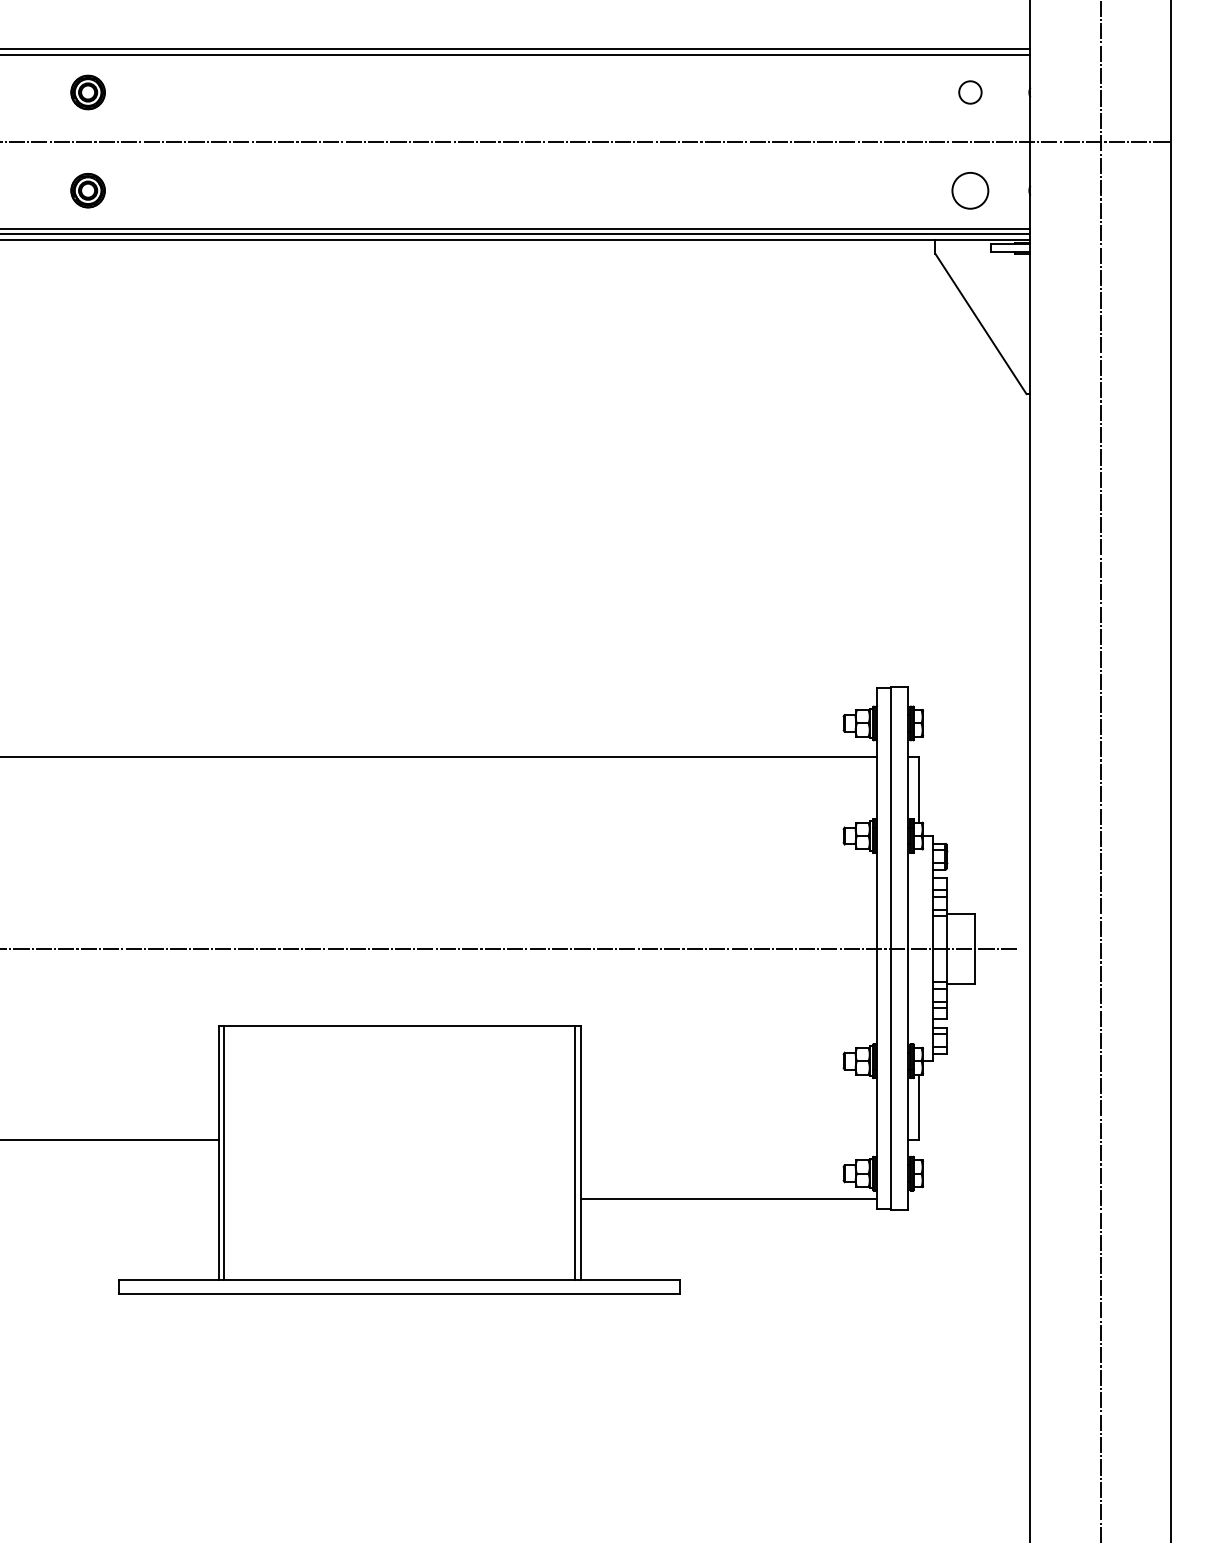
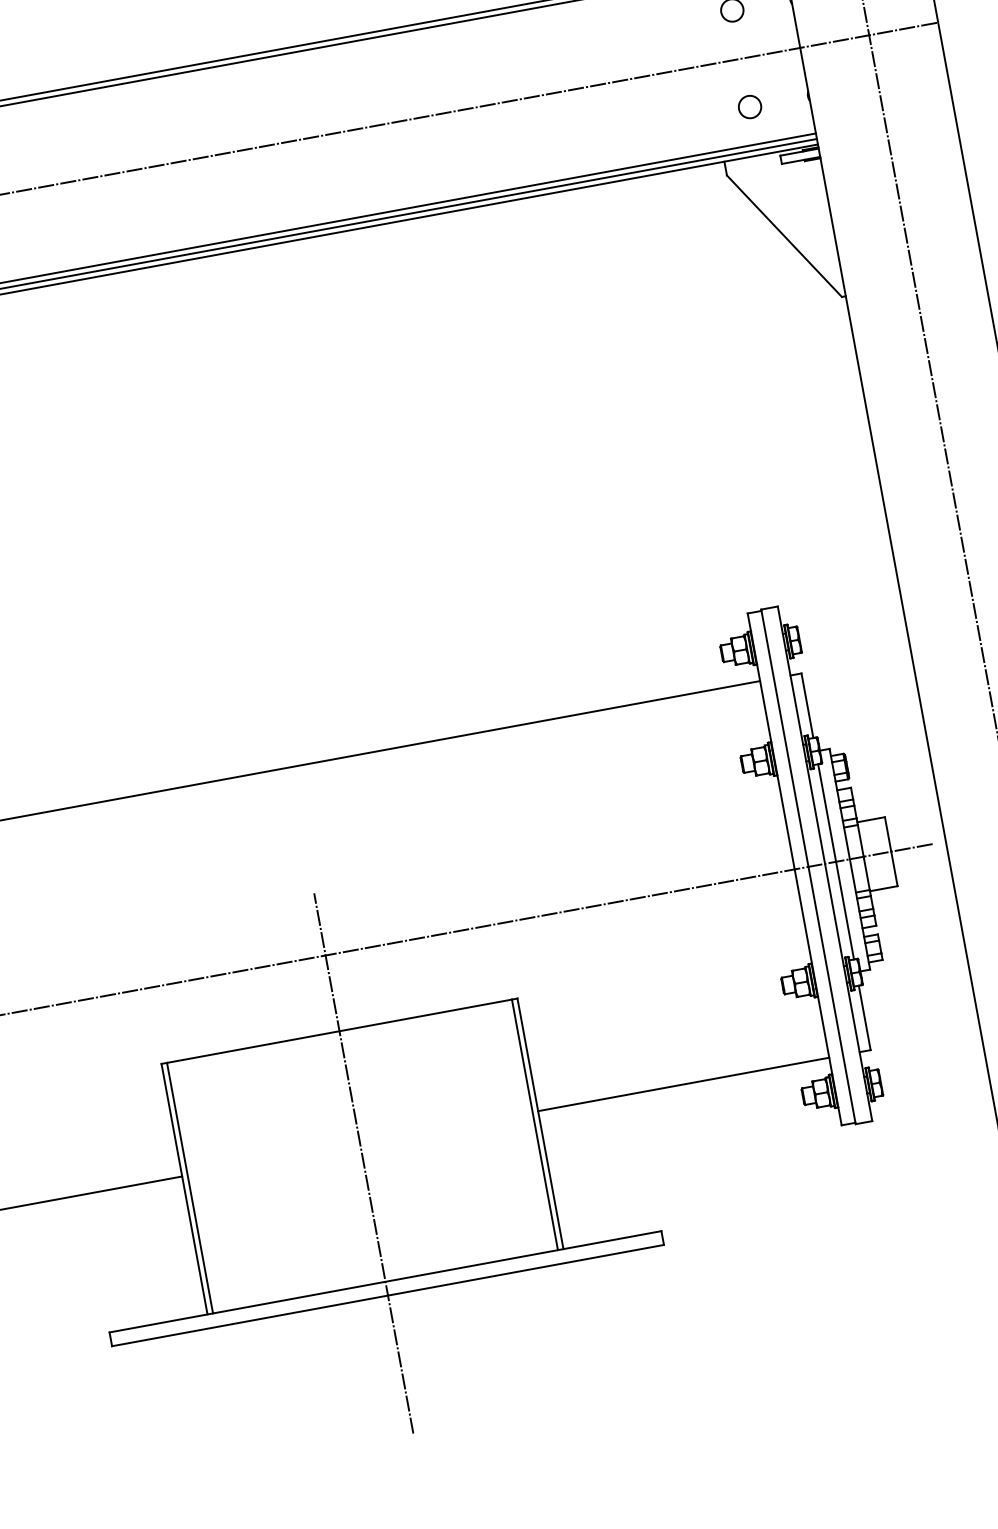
circle: (970, 190) -> (750, 106), size x0.62
line: (918, 948) -> (835, 861), added
line: (399, 1159) -> (363, 1163), added
line: (728, 1199) -> (683, 1084), moved

